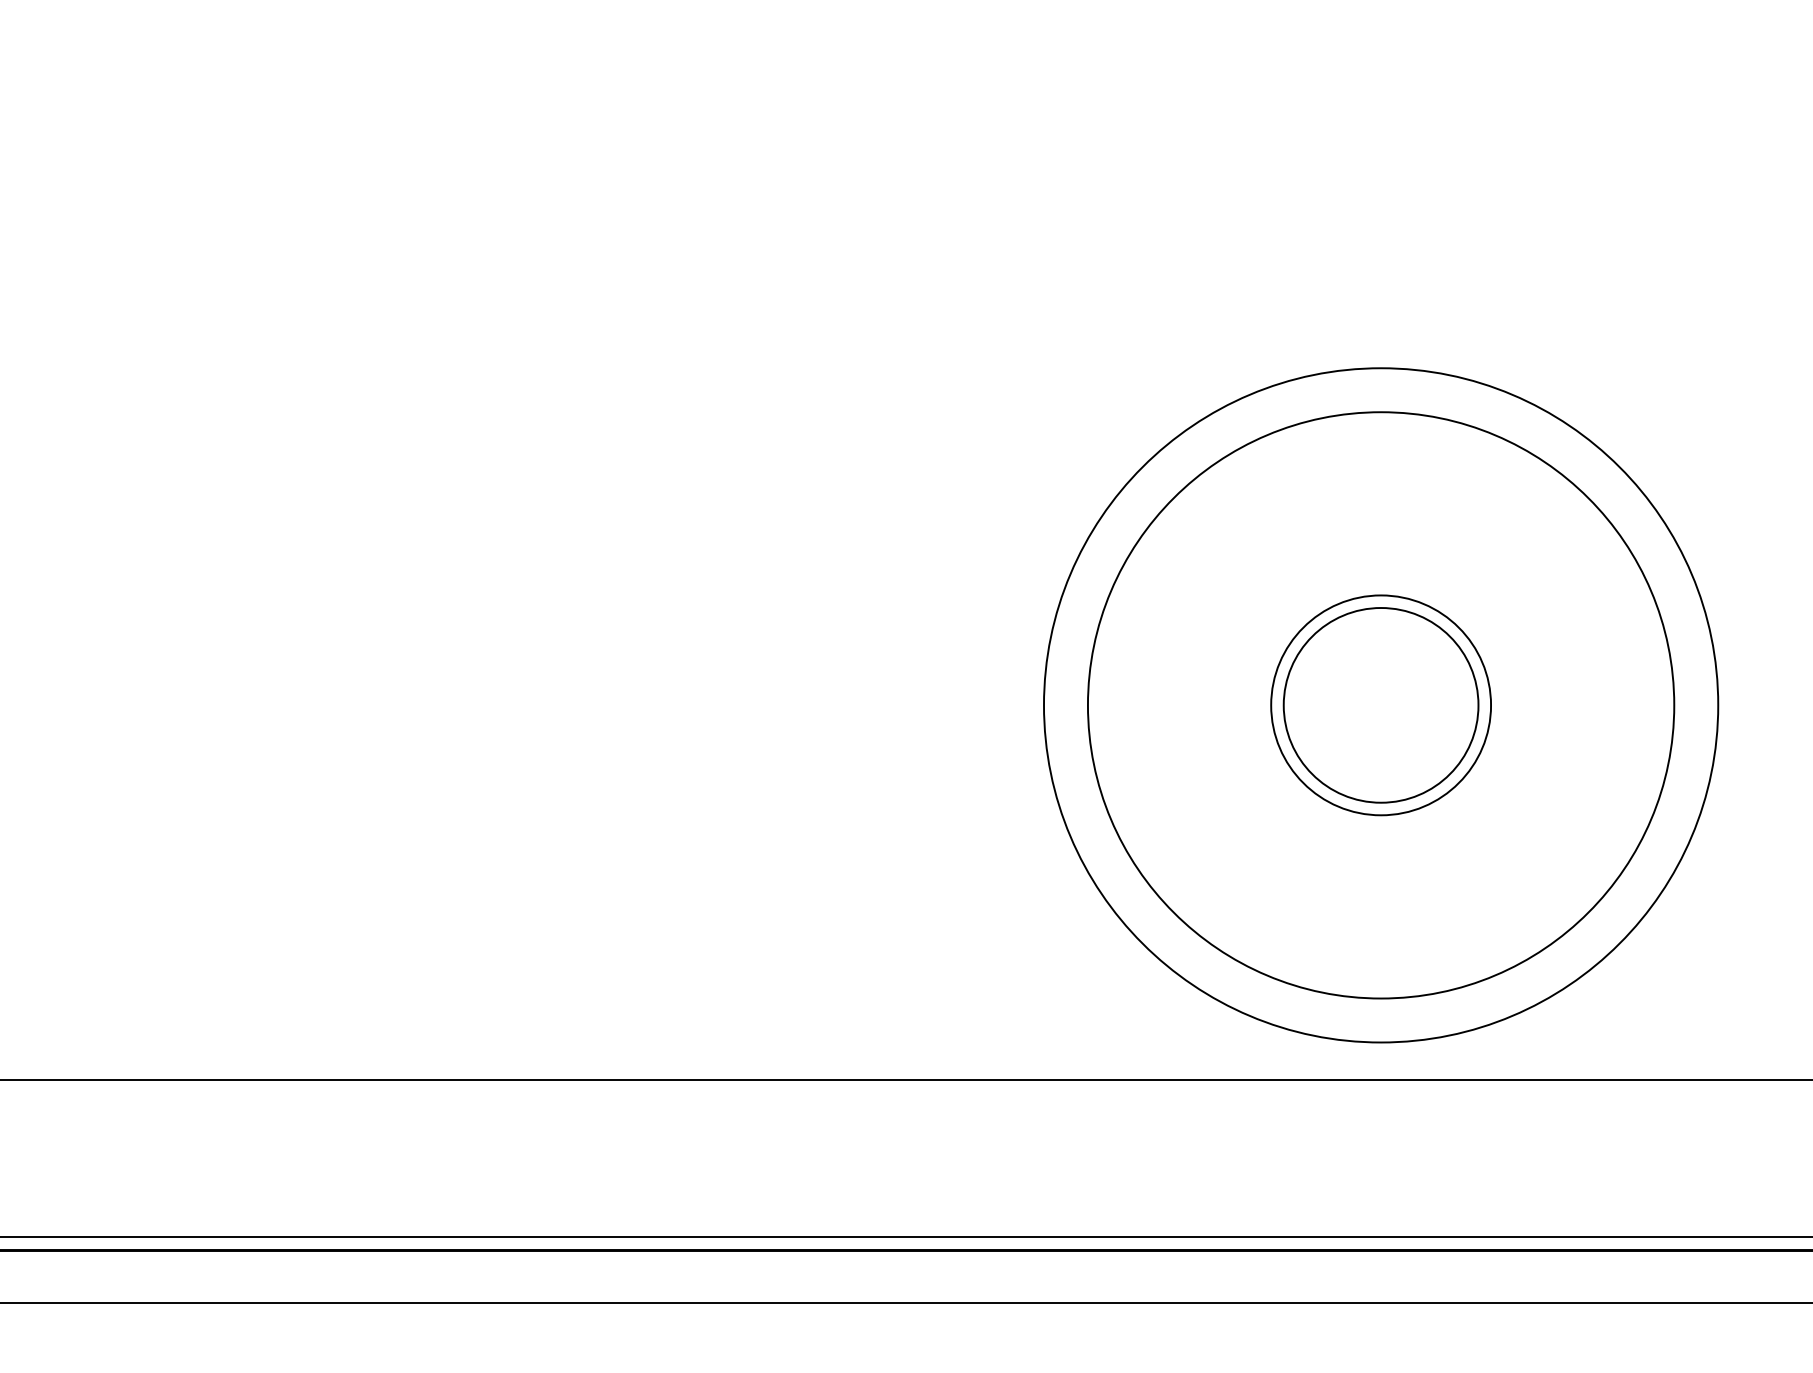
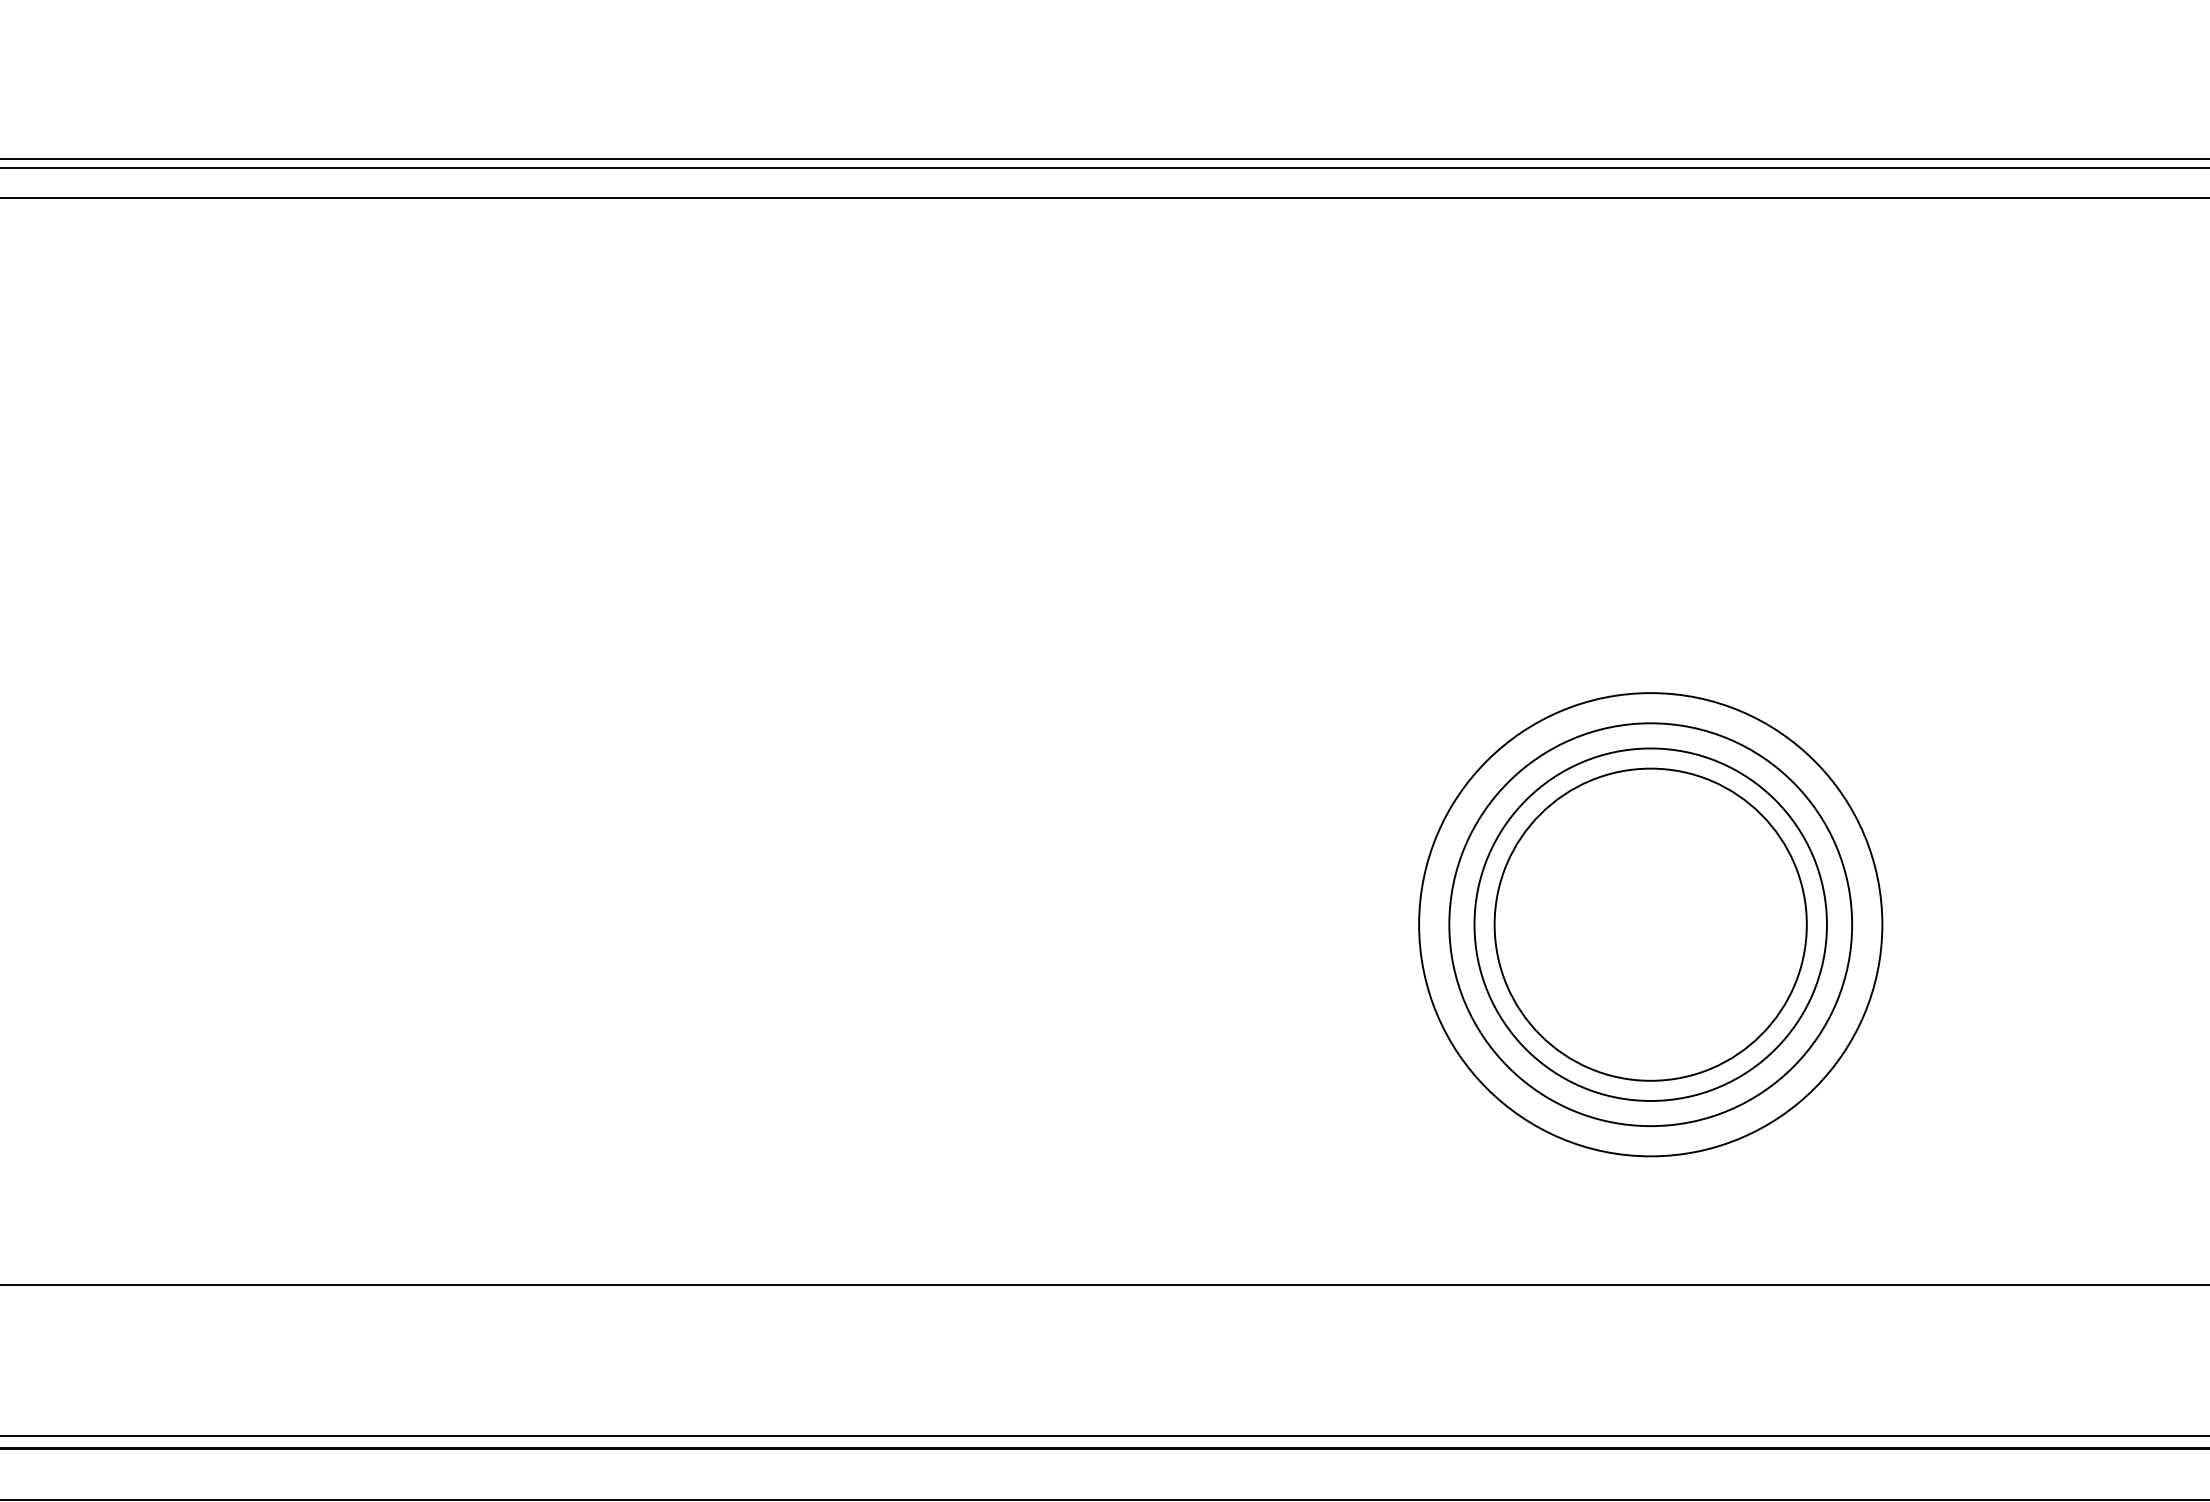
circle: (1380, 705) -> (1650, 924), size x0.71
circle: (1380, 705) -> (1650, 924), size x0.71
circle: (1380, 705) -> (1650, 924), size x1.67
circle: (1380, 705) -> (1650, 924), size x1.67

